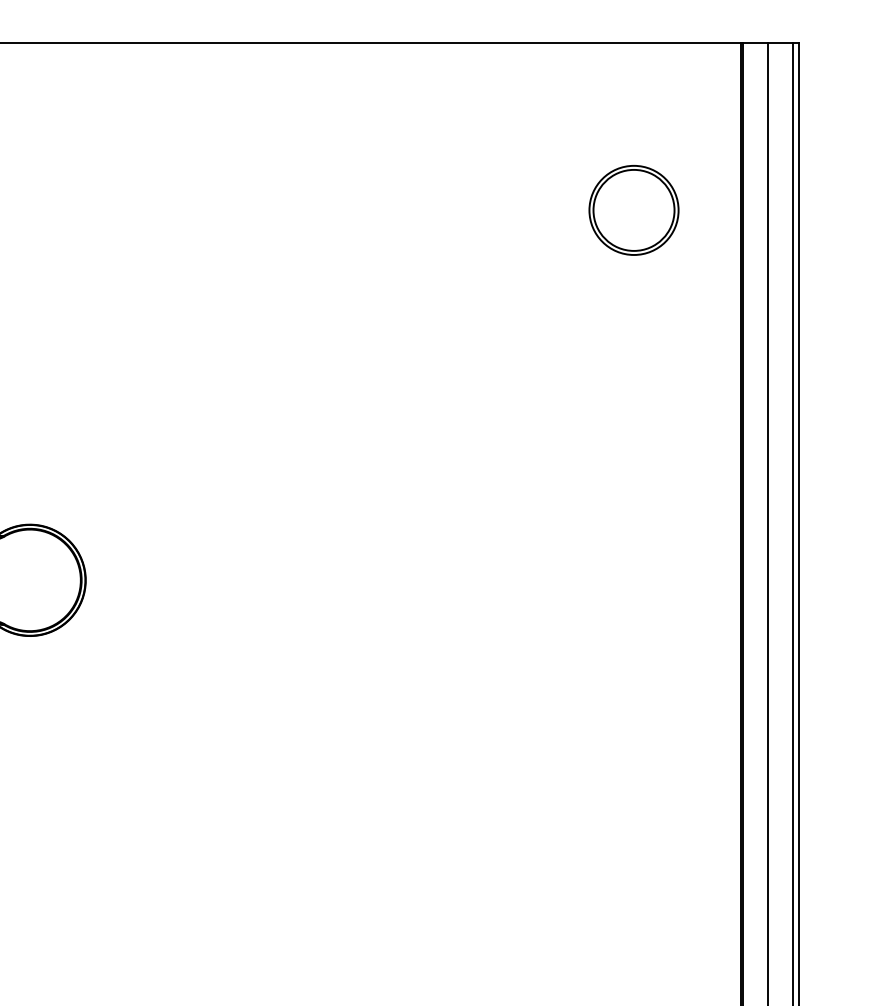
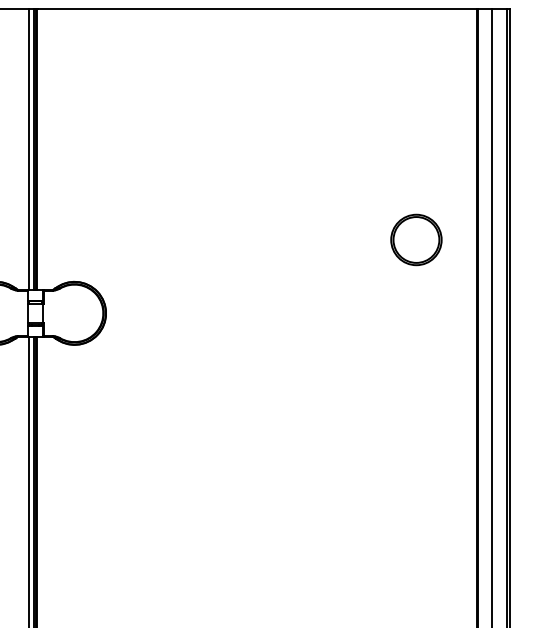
part: (634, 209) -> (416, 239), moved

